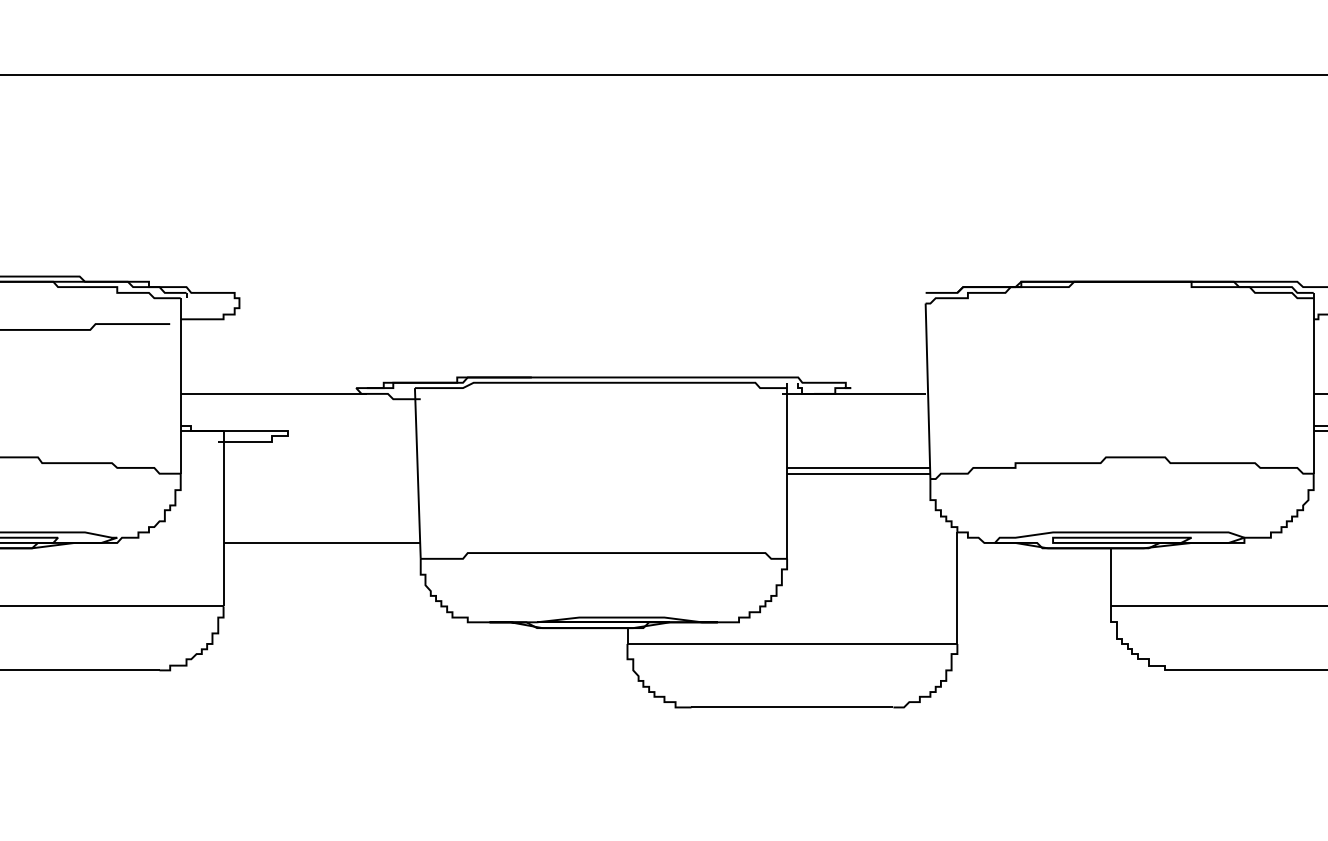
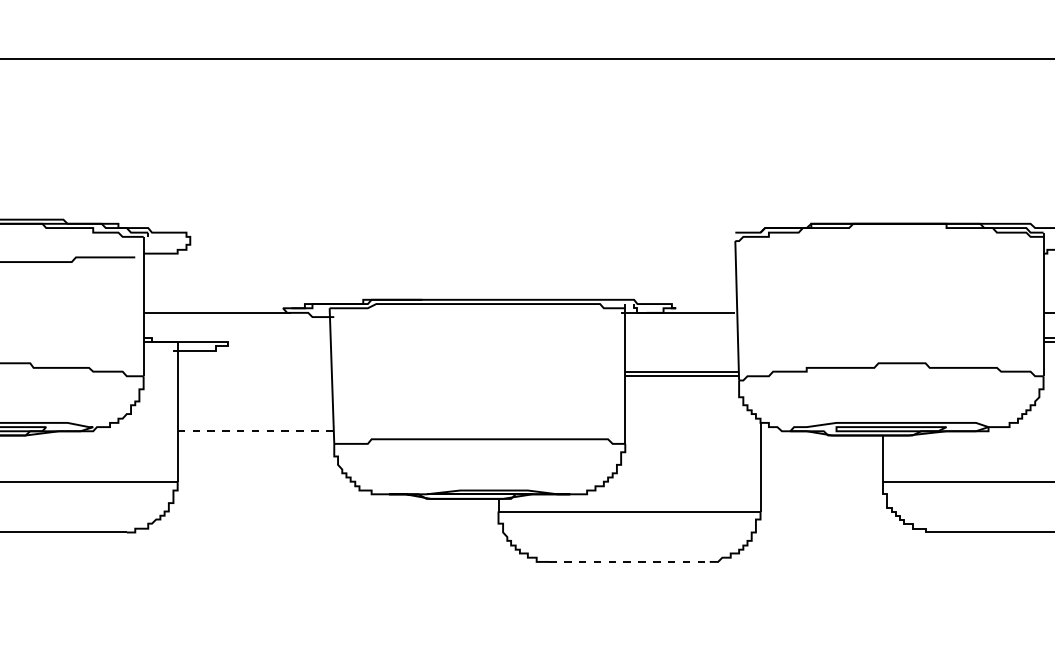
line: (322, 542) -> (256, 430), solid -> dashed
line: (792, 707) -> (629, 561), solid -> dashed

